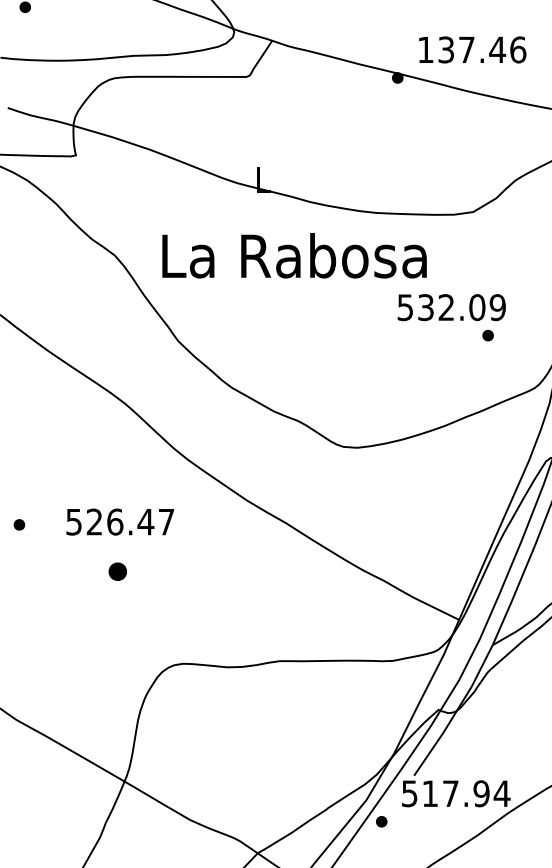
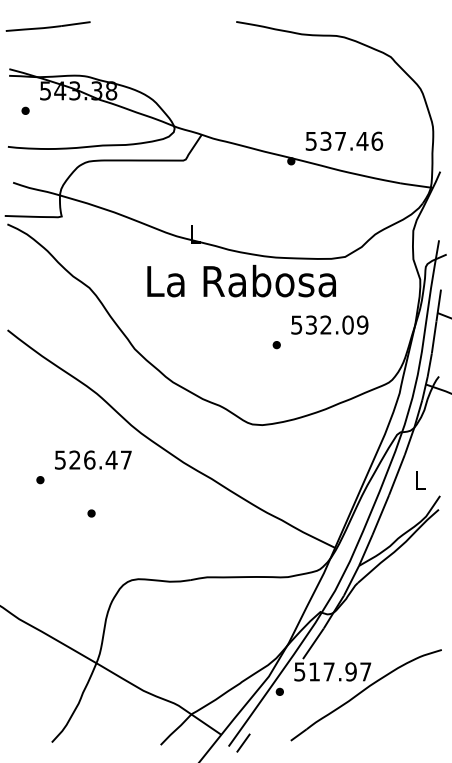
text: (424, 50) -> (310, 141), 137.46 -> 537.46
text: (294, 254) -> (241, 280), moved
part: (487, 336) -> (276, 345), moved
text: (120, 521) -> (93, 459), moved
part: (19, 525) -> (40, 480), moved
part: (117, 571) -> (91, 513), size x0.62
text: (501, 793) -> (365, 671), 517.94 -> 517.97

